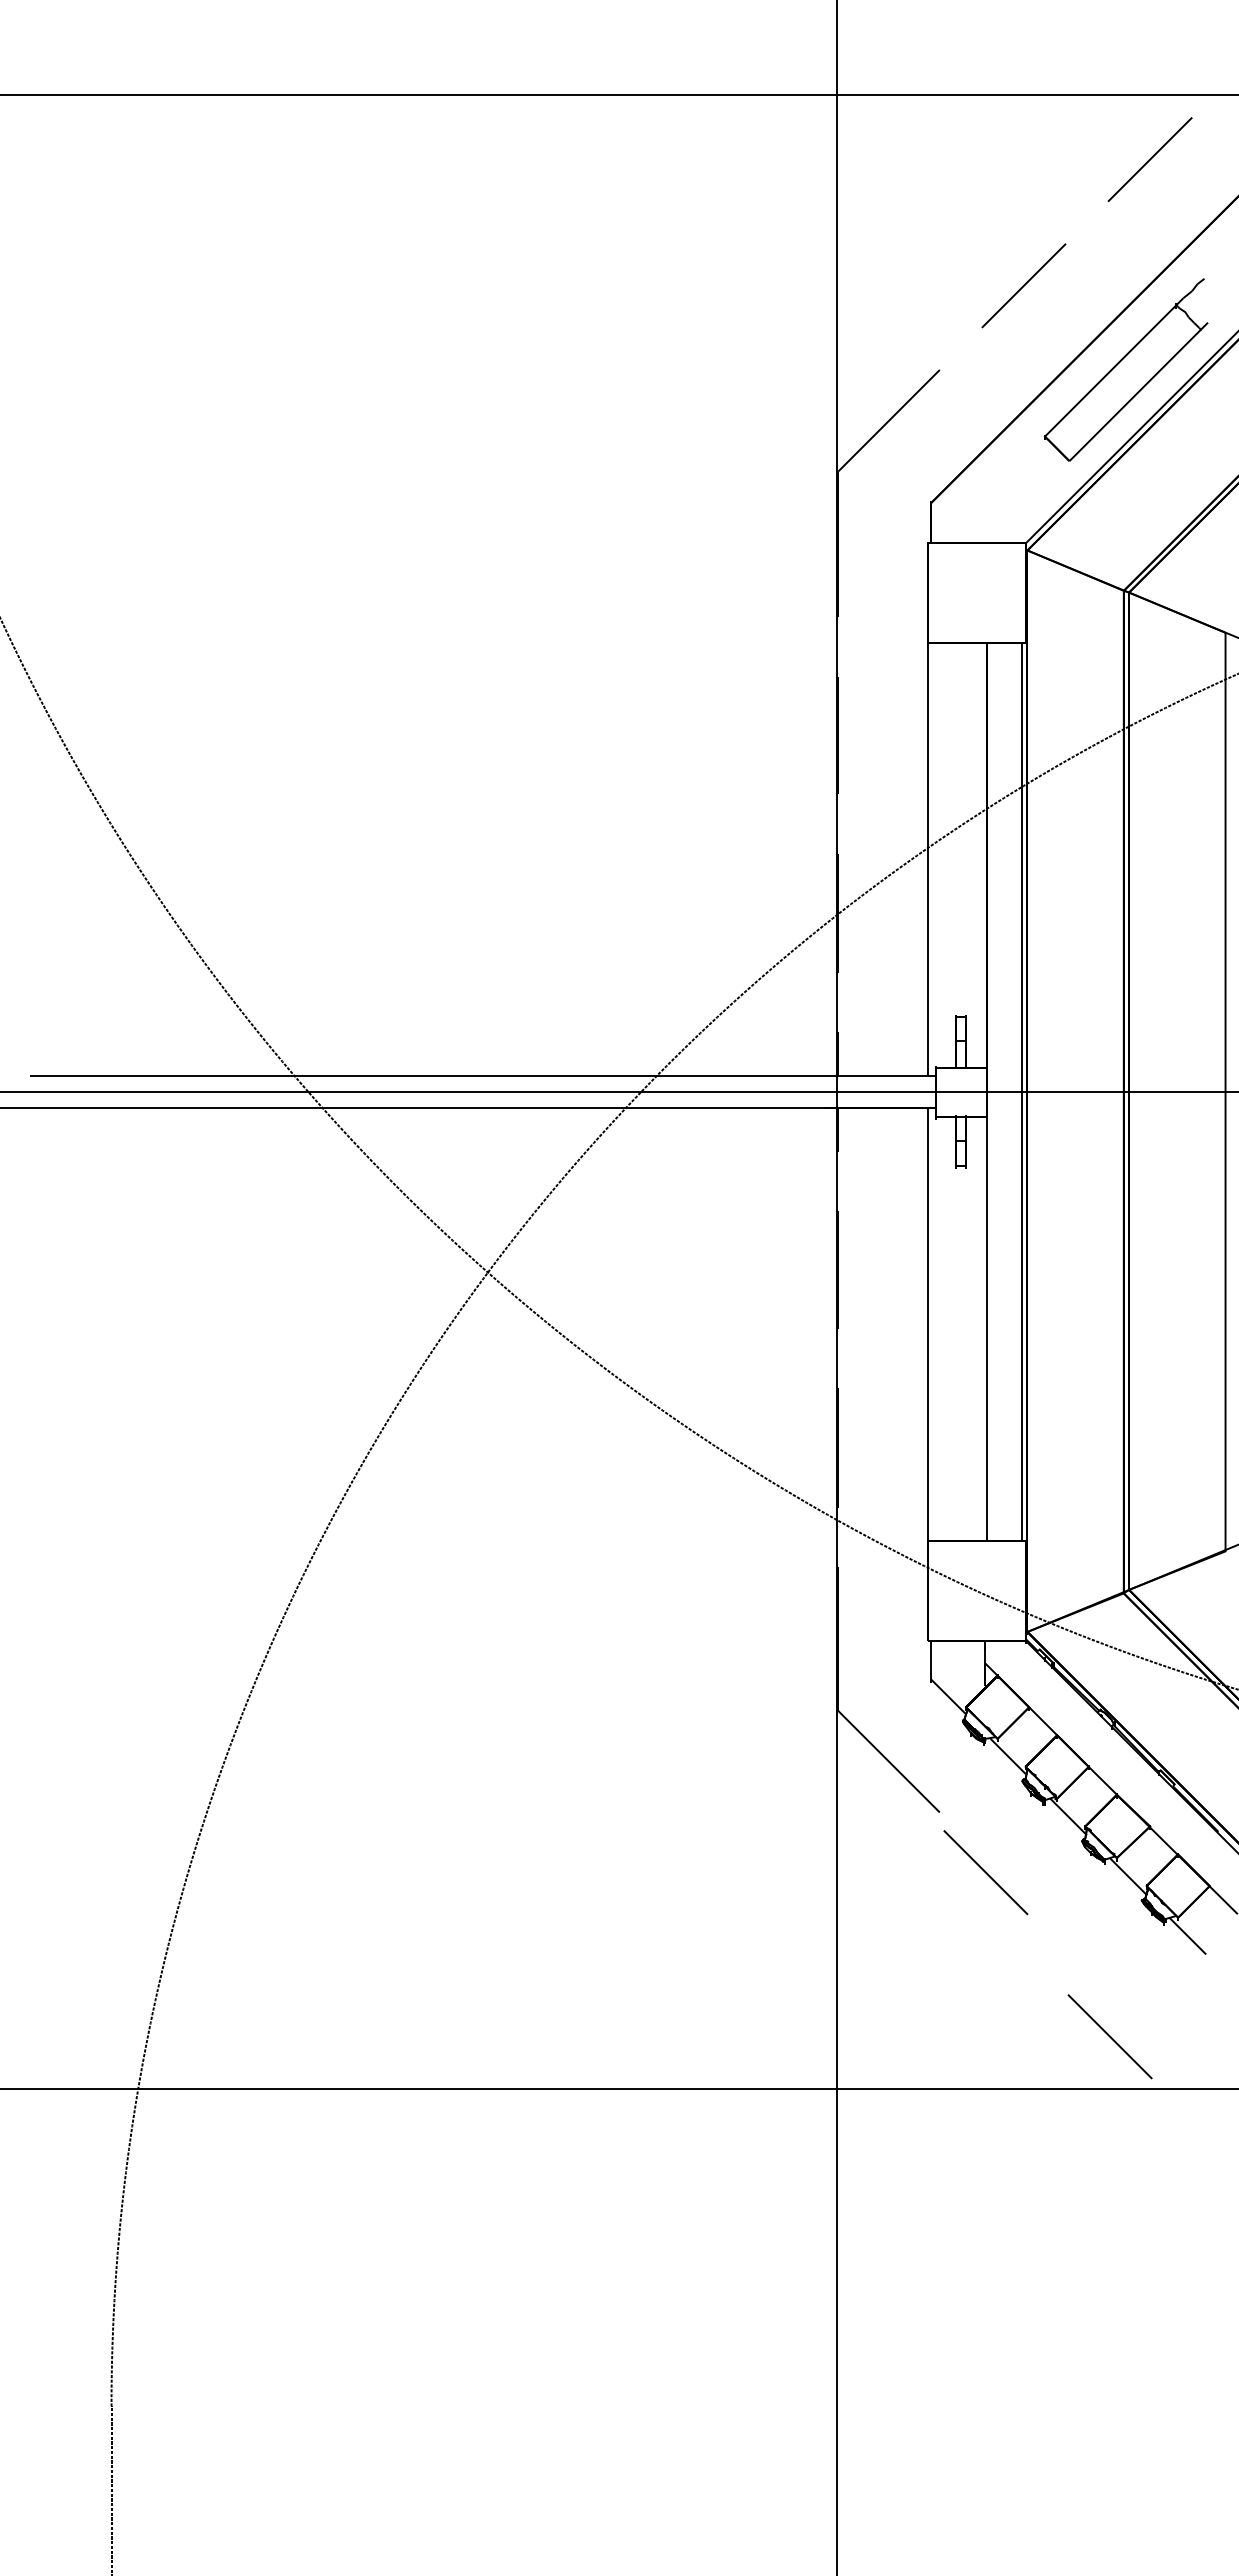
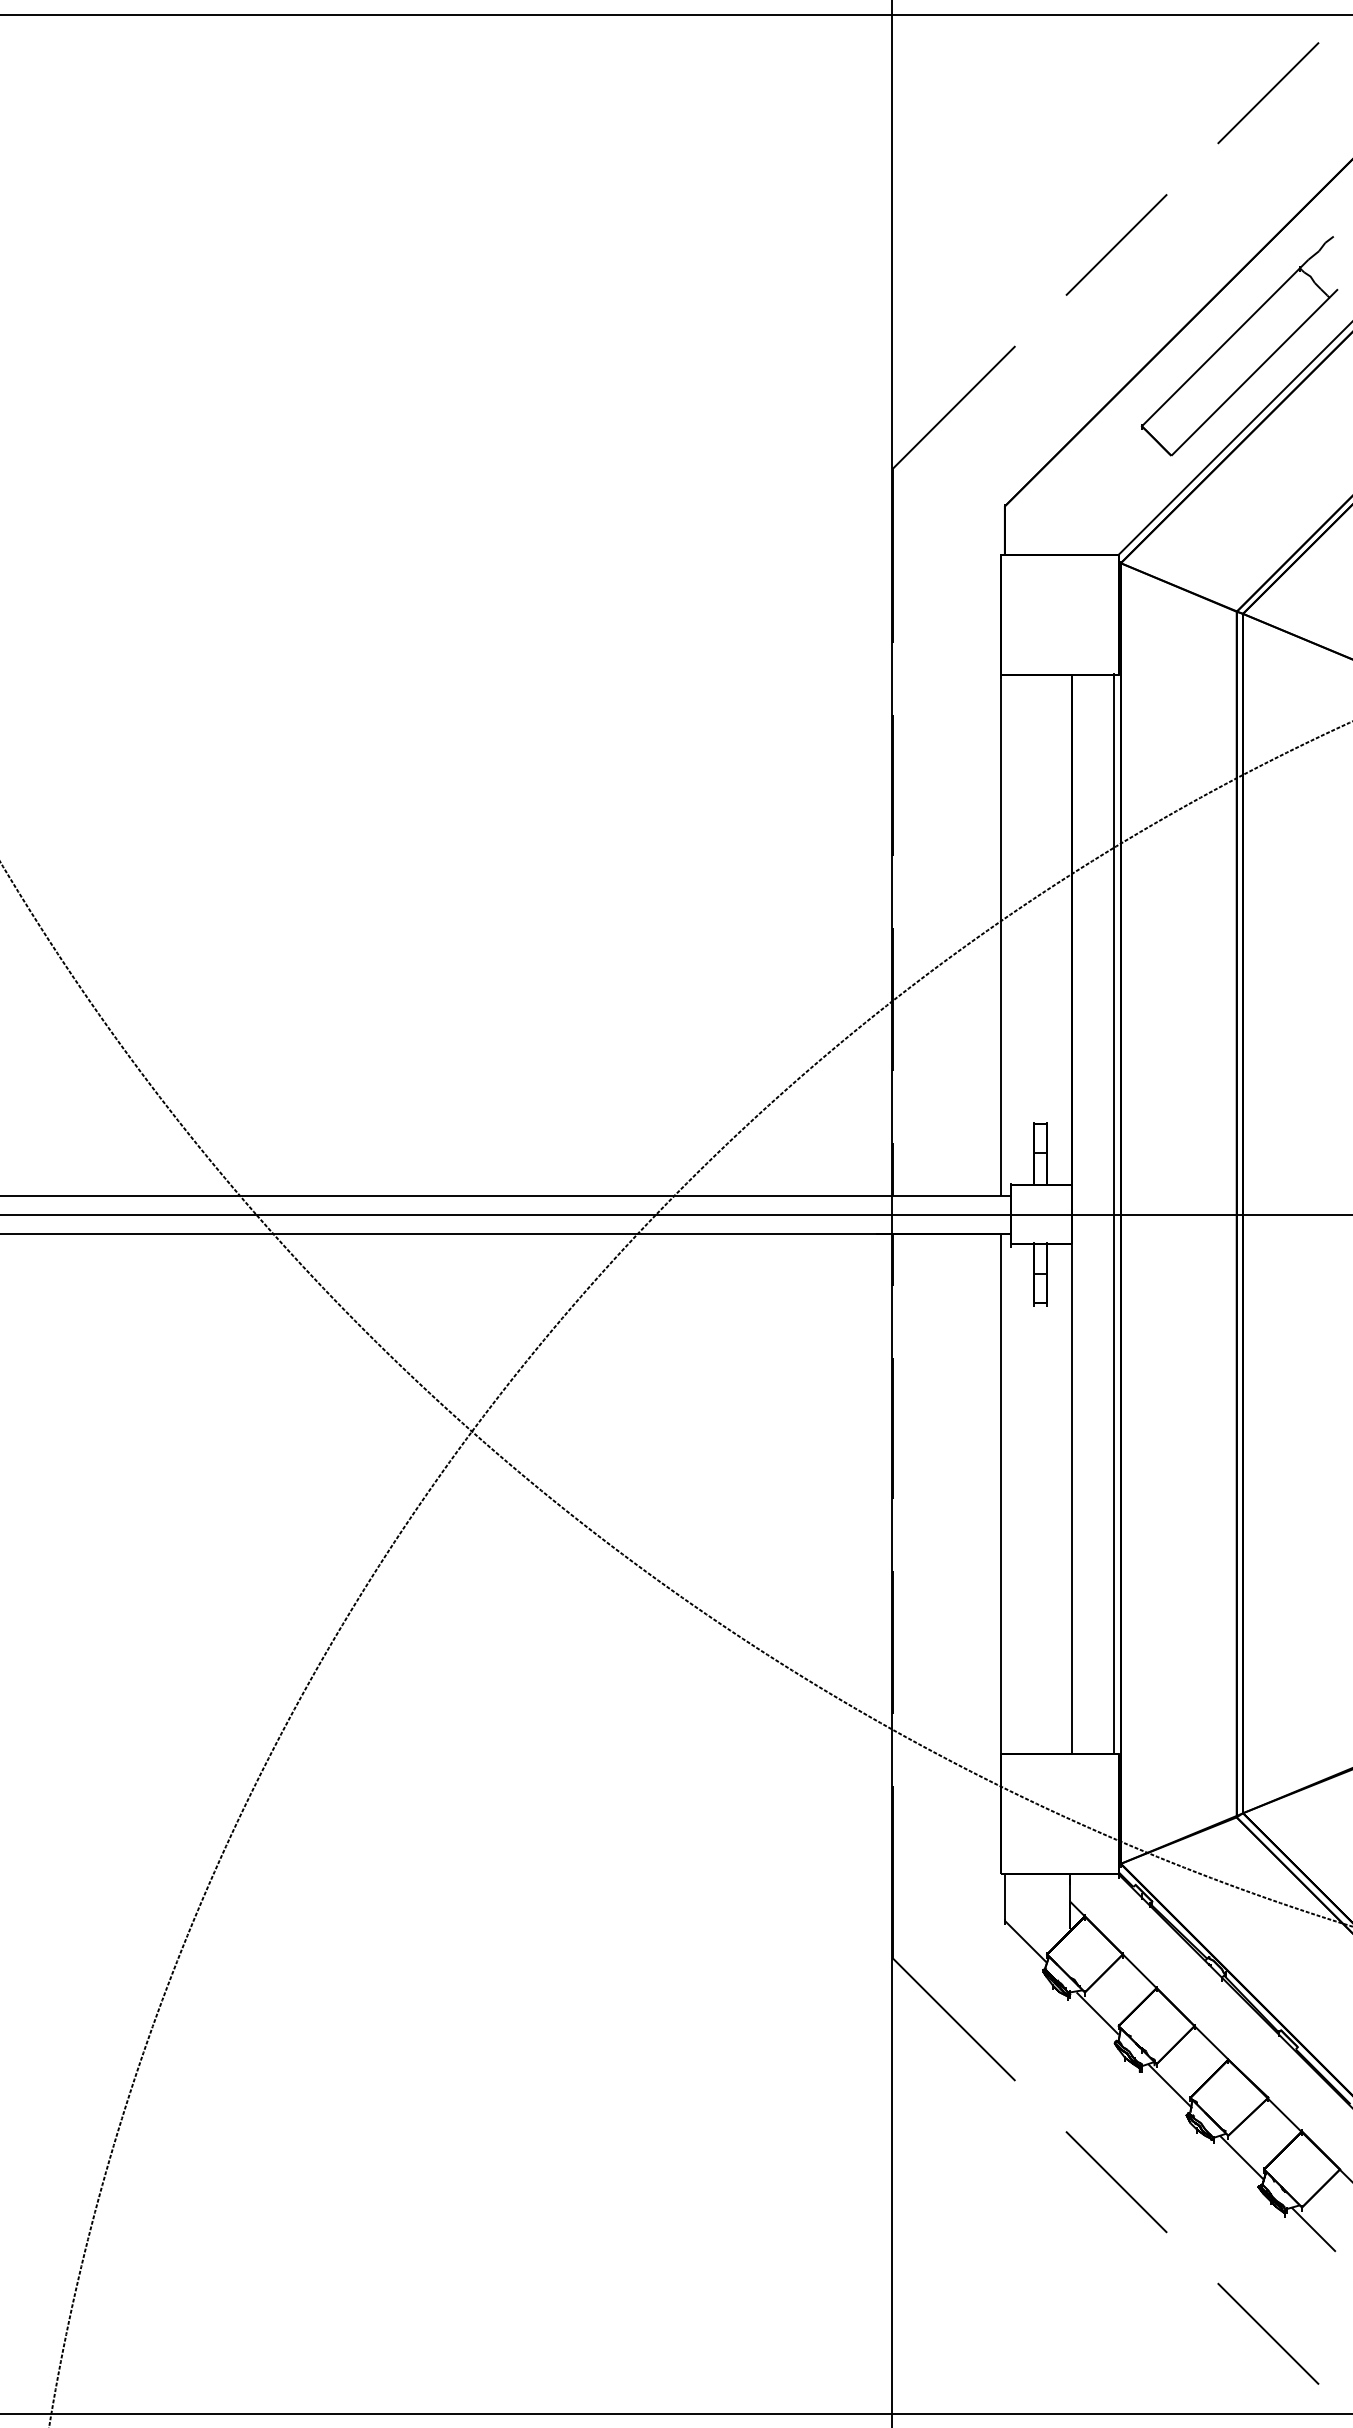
line: (985, 1872) -> (1116, 2181), moved
line: (1109, 2036) -> (1267, 2333), moved

